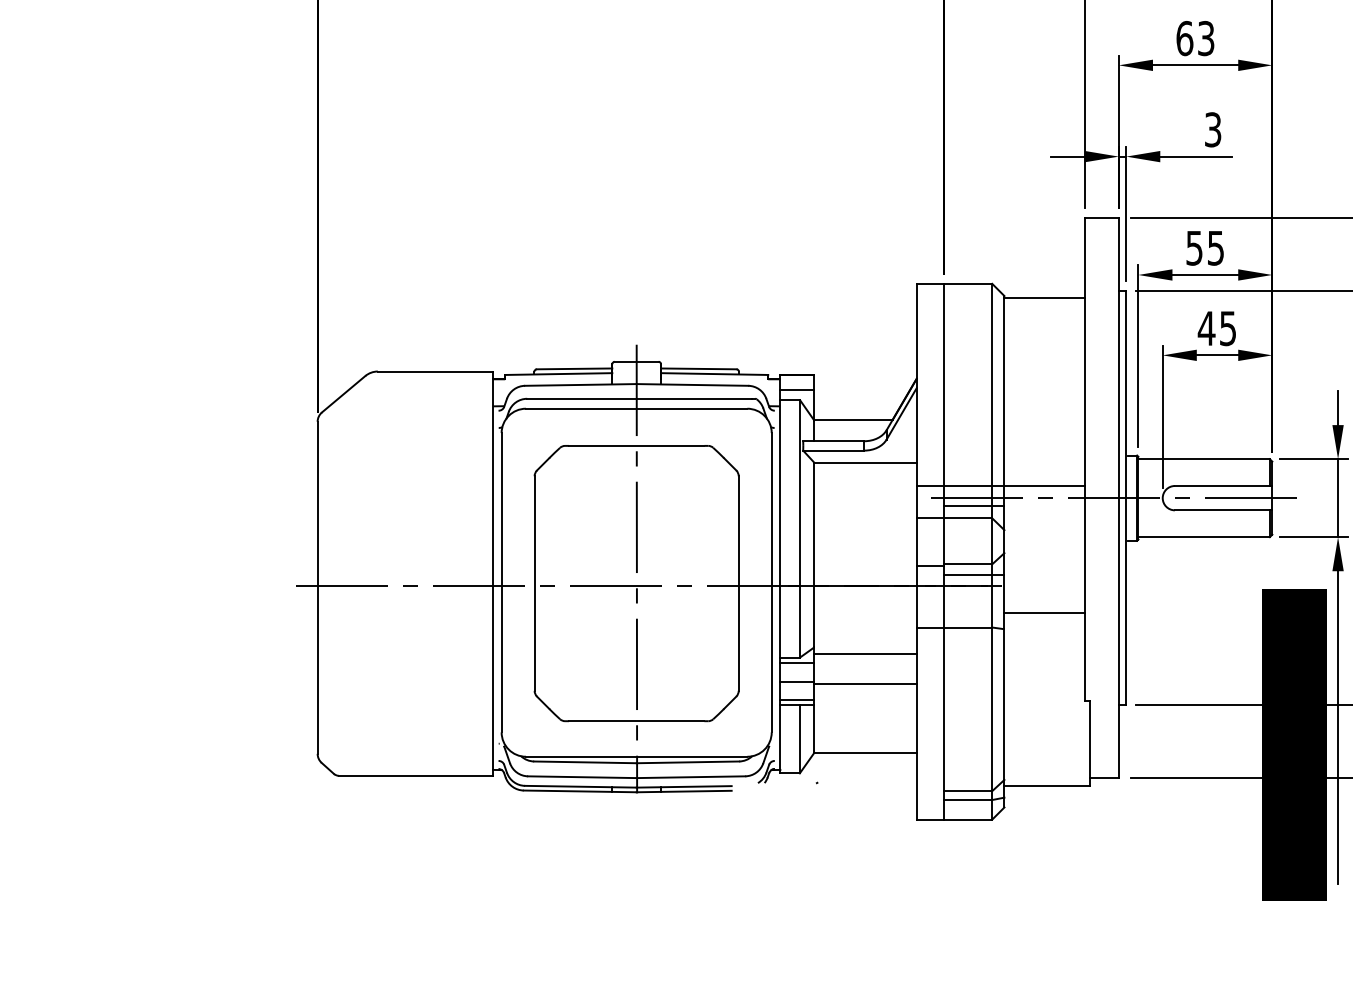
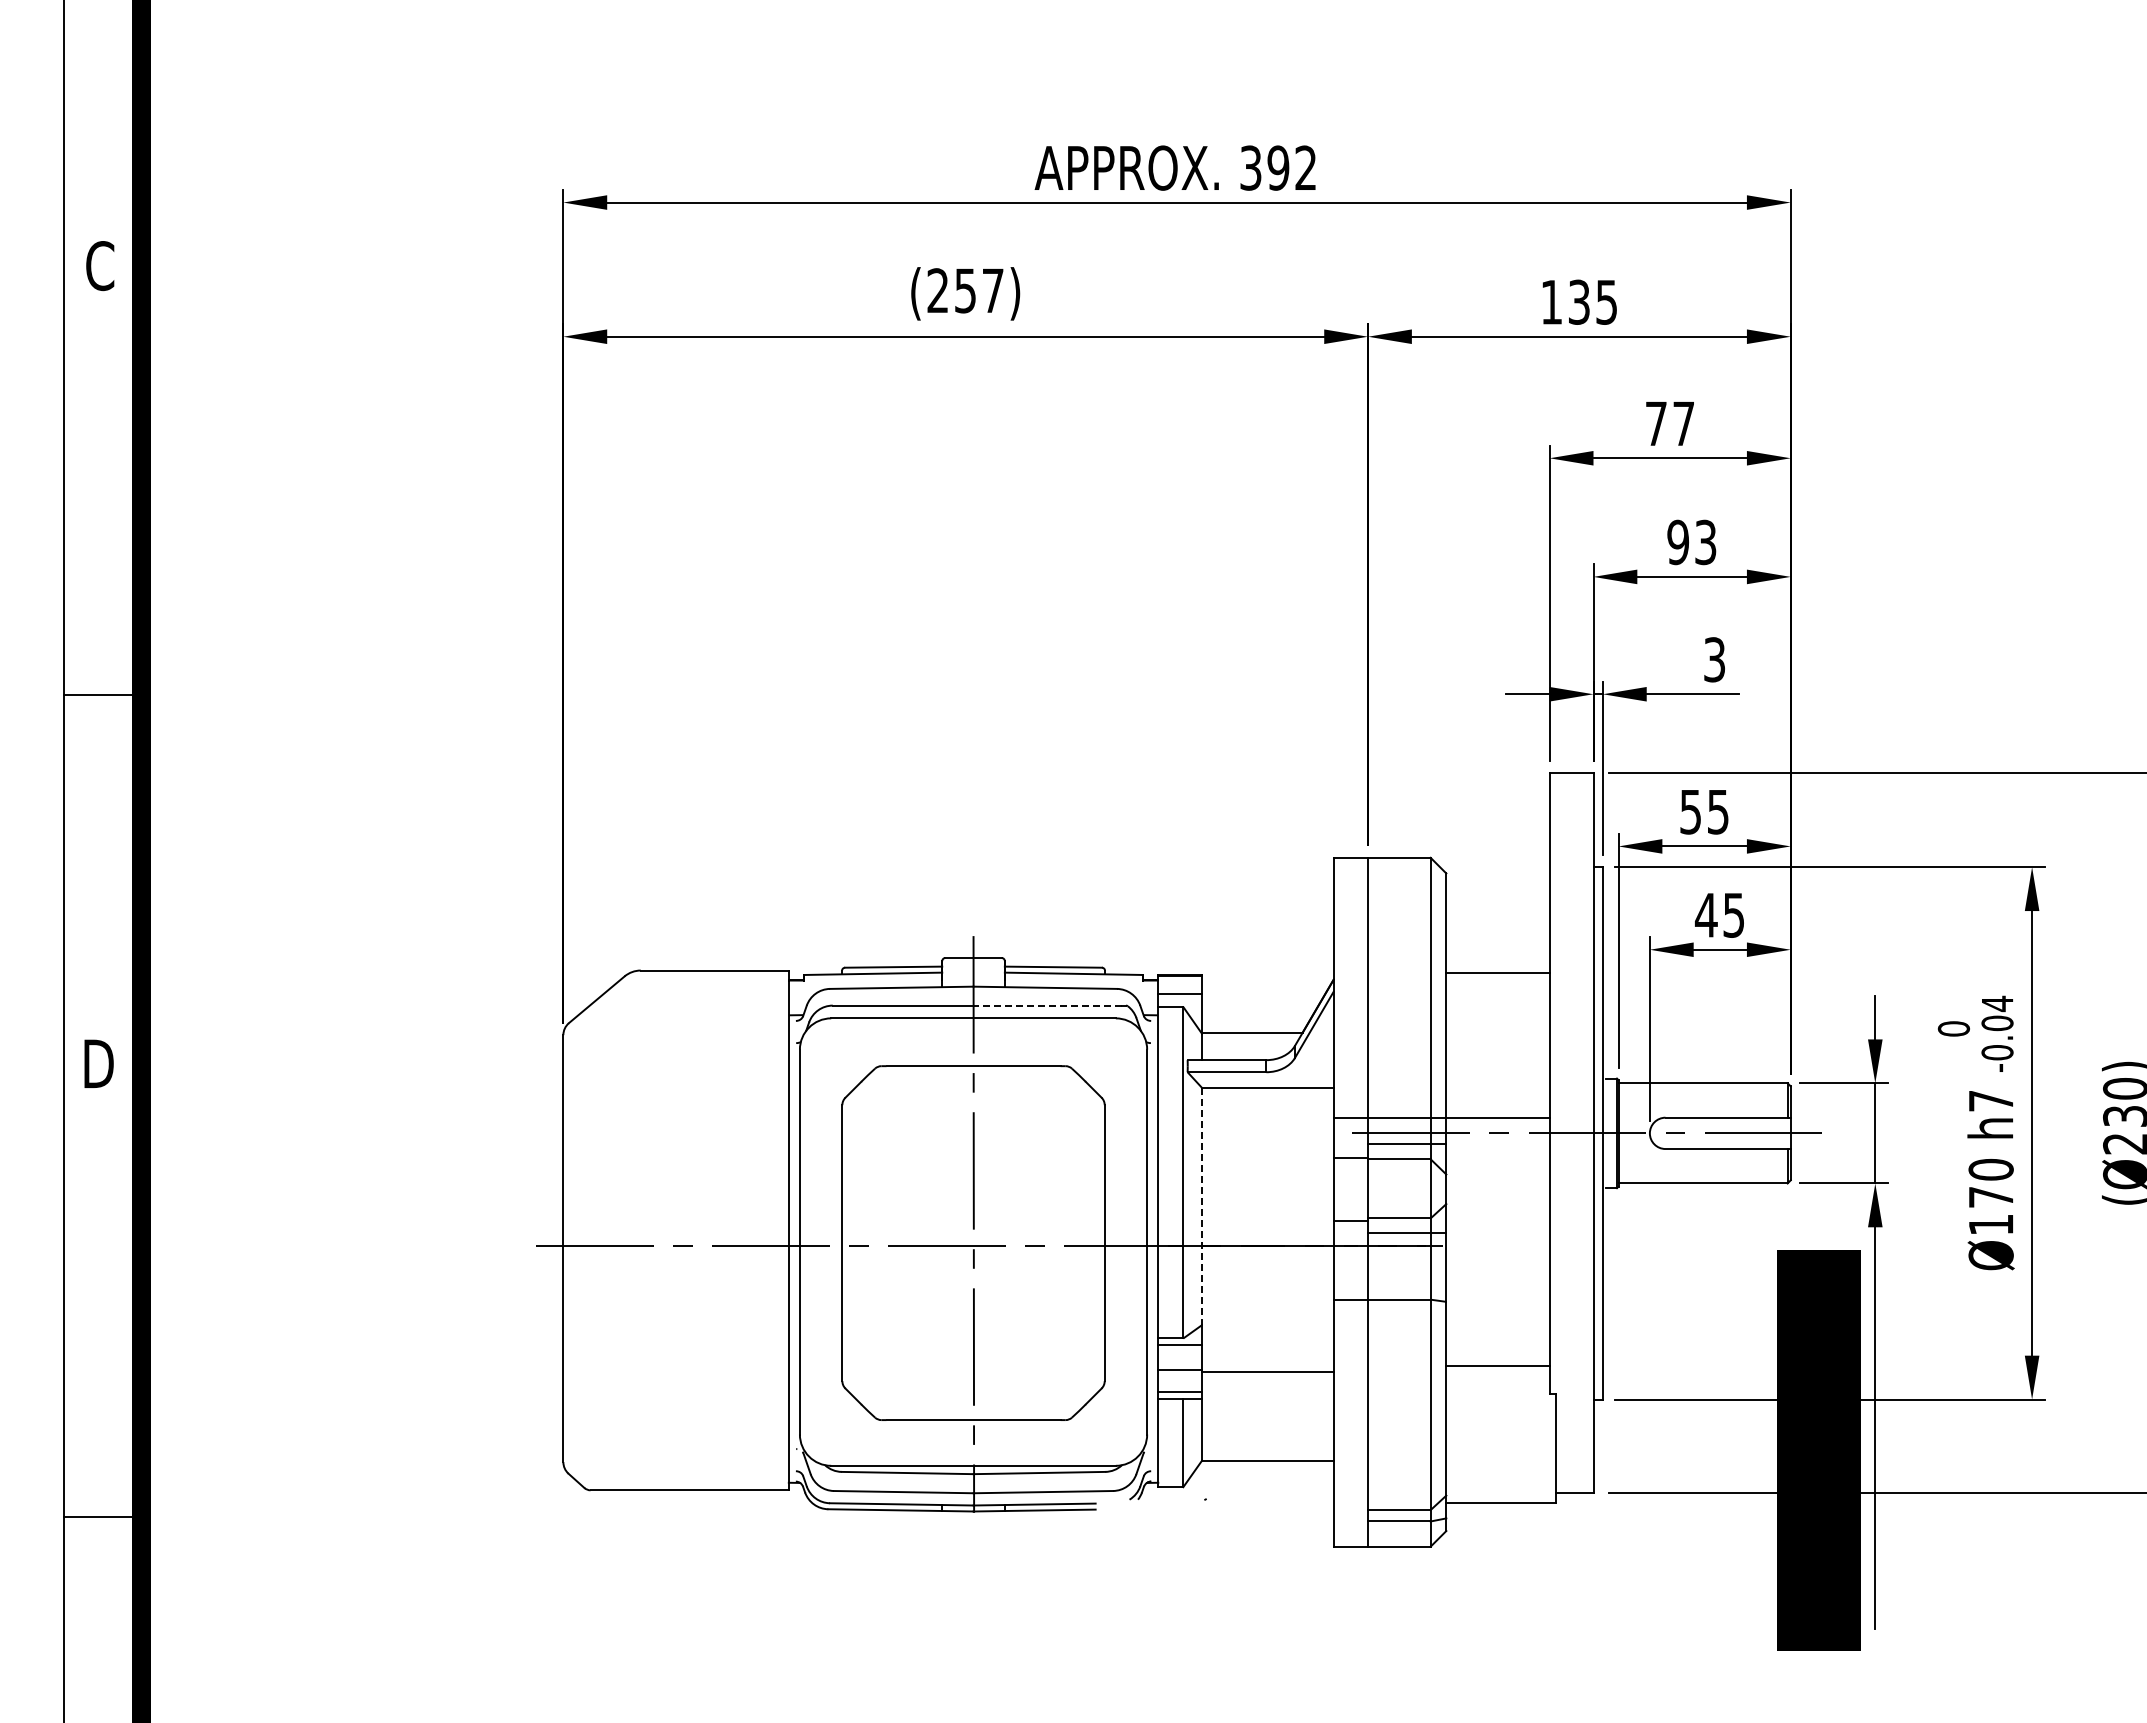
text: (1185, 38) -> (1678, 542), 63 -> 93
line: (1044, 298) -> (1497, 972), moved
line: (694, 398) -> (1047, 1005), solid -> dashed
line: (814, 555) -> (1202, 1206), solid -> dashed
line: (1044, 613) -> (1497, 1366), moved
line: (865, 653) -> (1267, 1333), removed

